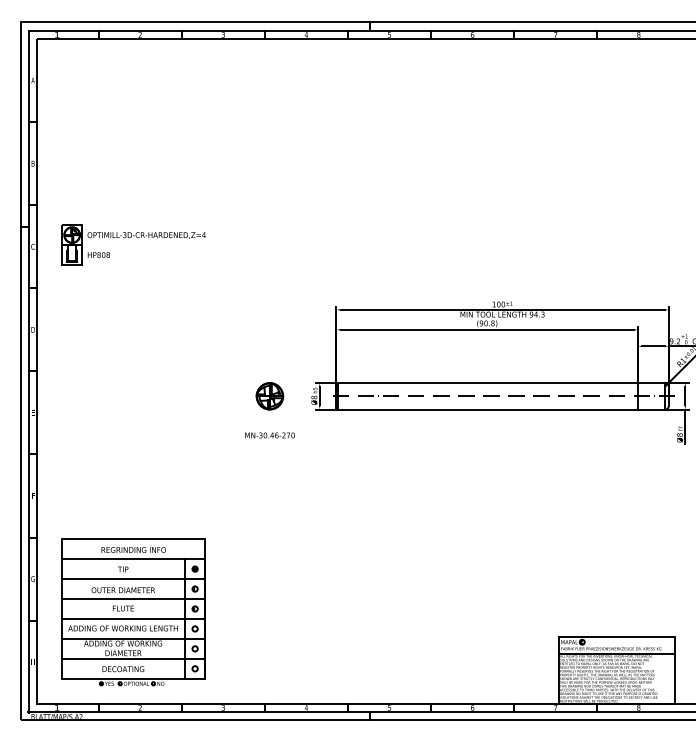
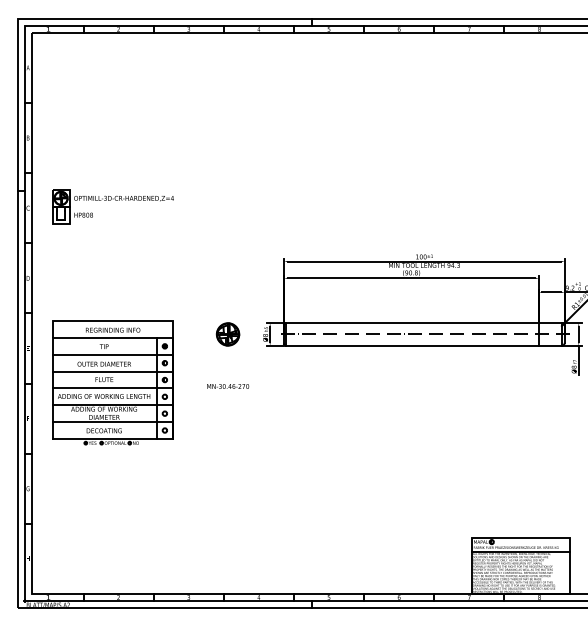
text: (270, 435) -> (228, 386), moved
part: (133, 611) -> (112, 382), moved

